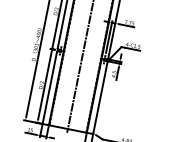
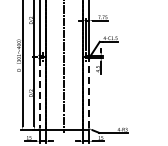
line: (49, 87) -> (39, 93), solid -> dashed
line: (100, 97) -> (89, 93), solid -> dashed

